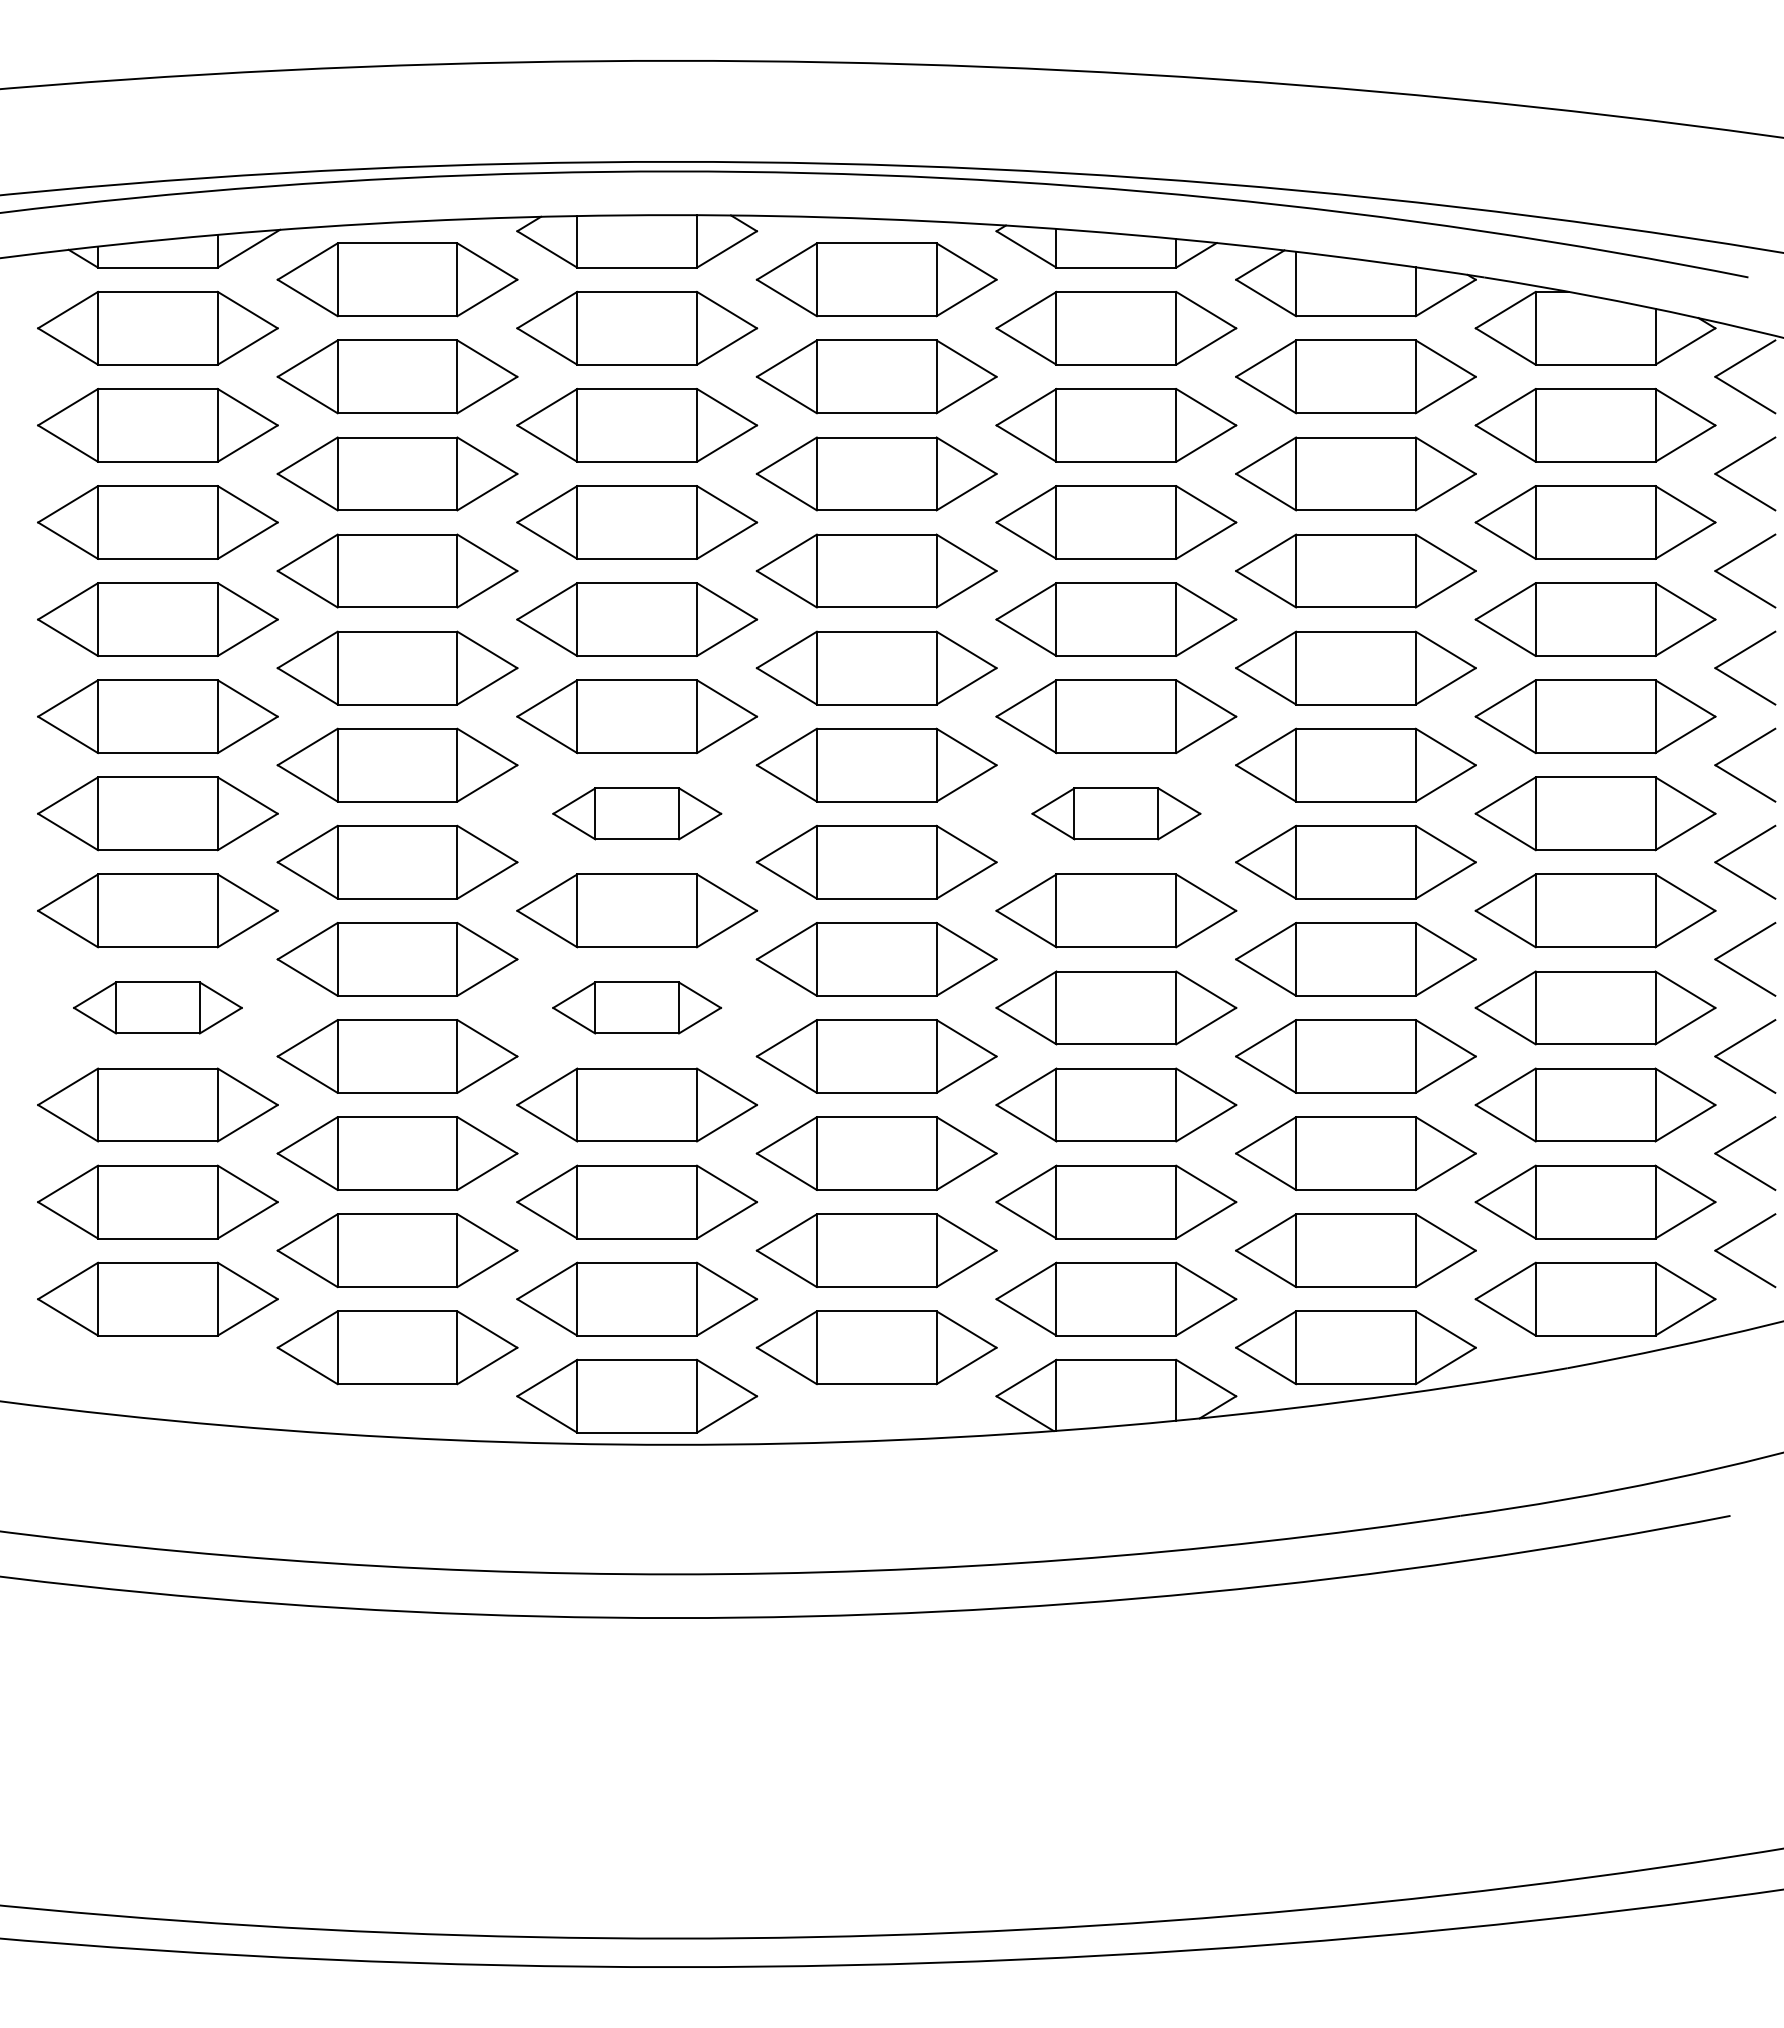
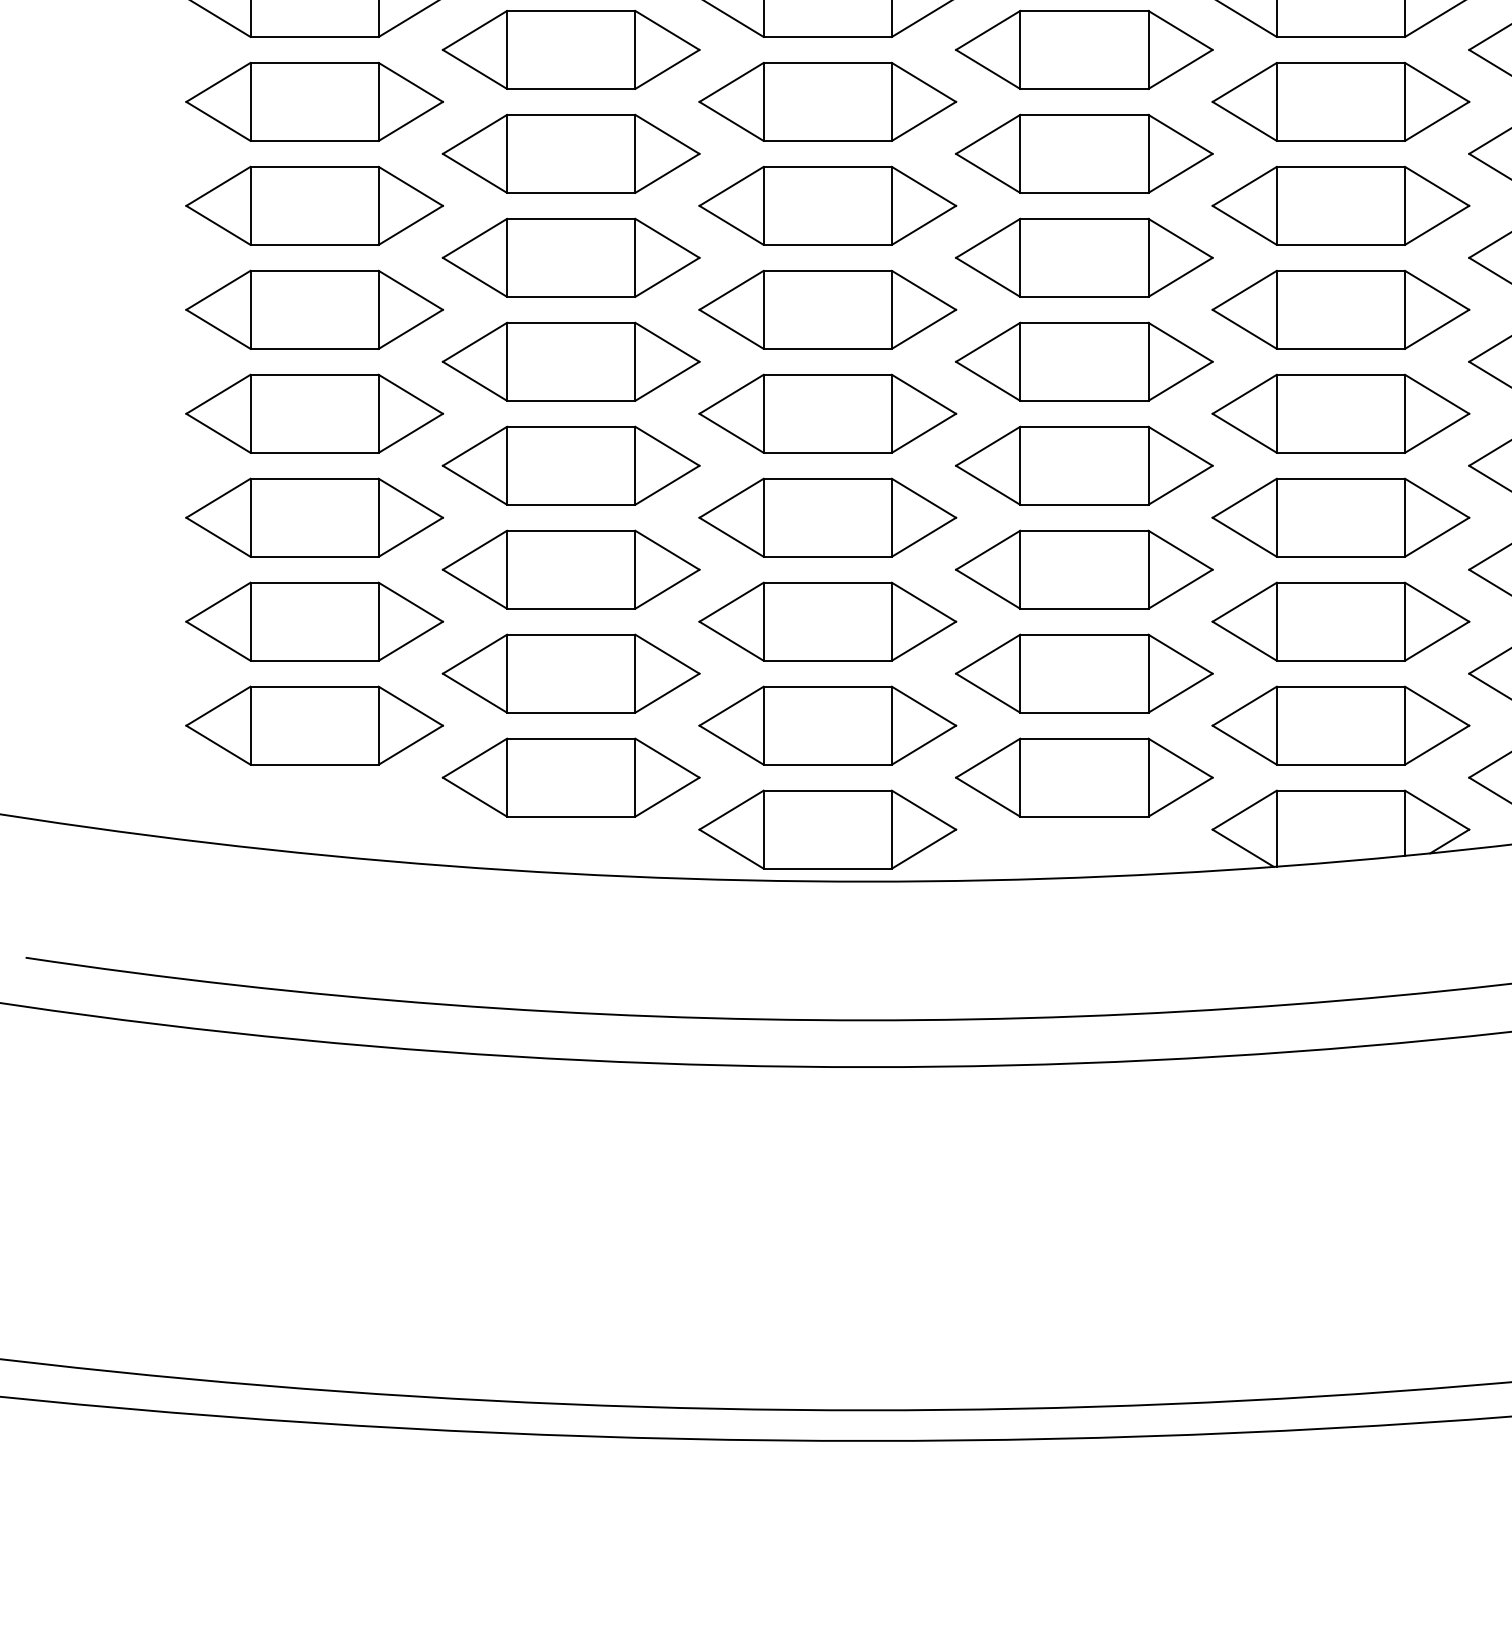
part: (637, 813) -> (828, 205), size x1.43
part: (1116, 813) -> (1341, 205), size x1.43
part: (157, 1007) -> (314, 413), size x1.43
part: (636, 1007) -> (827, 413), size x1.43

